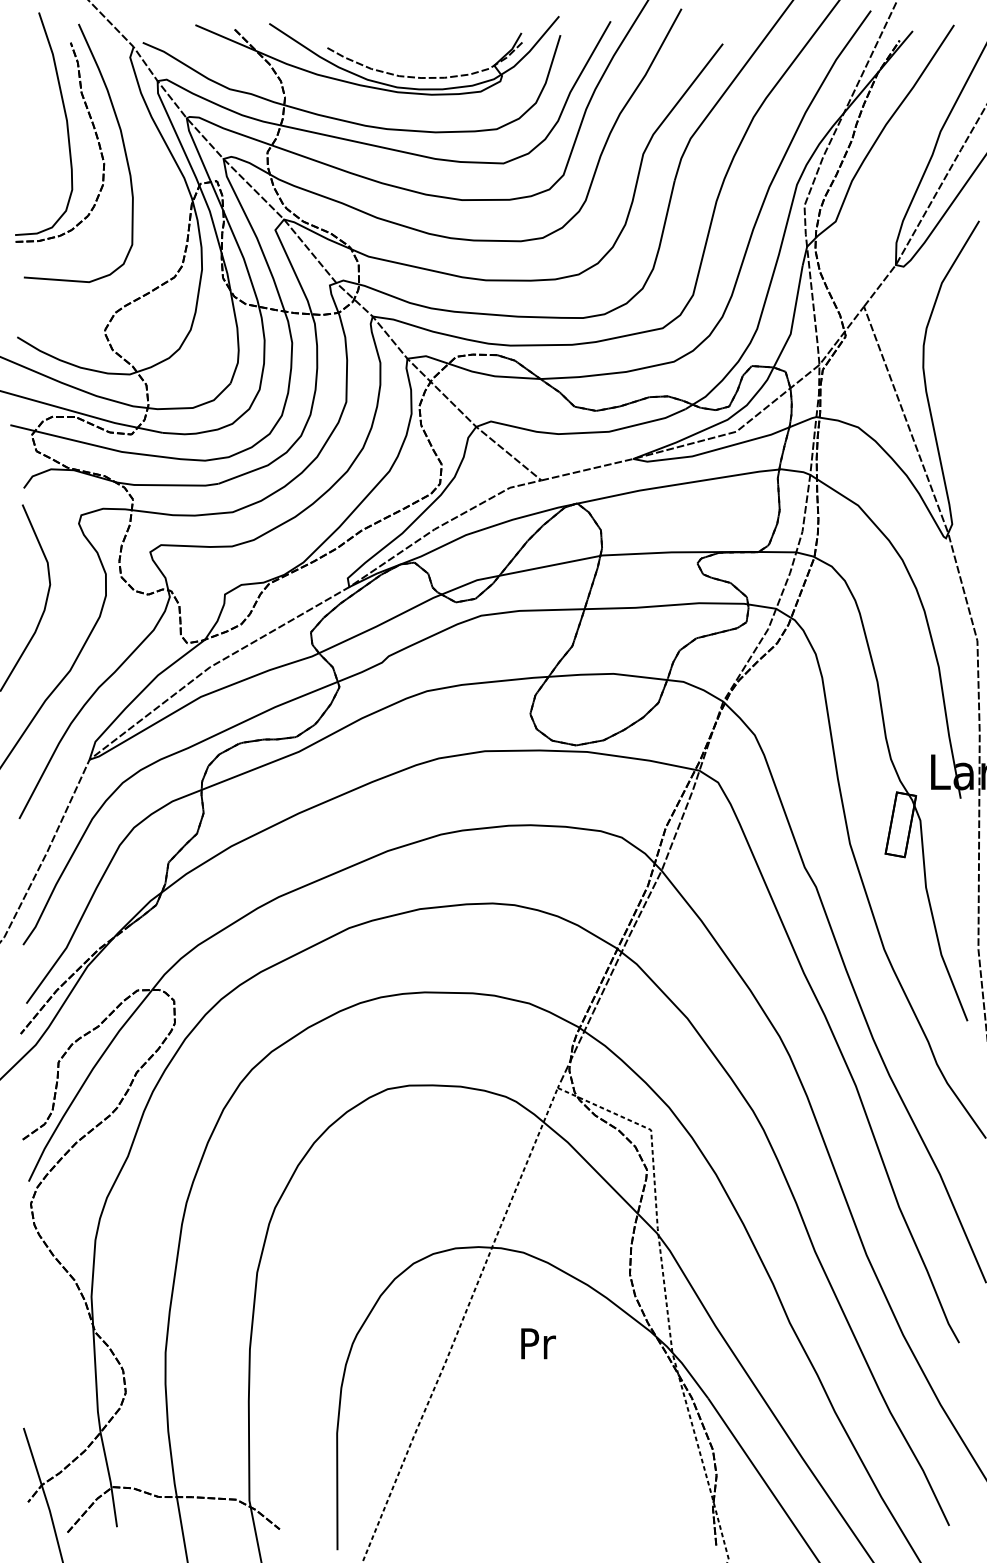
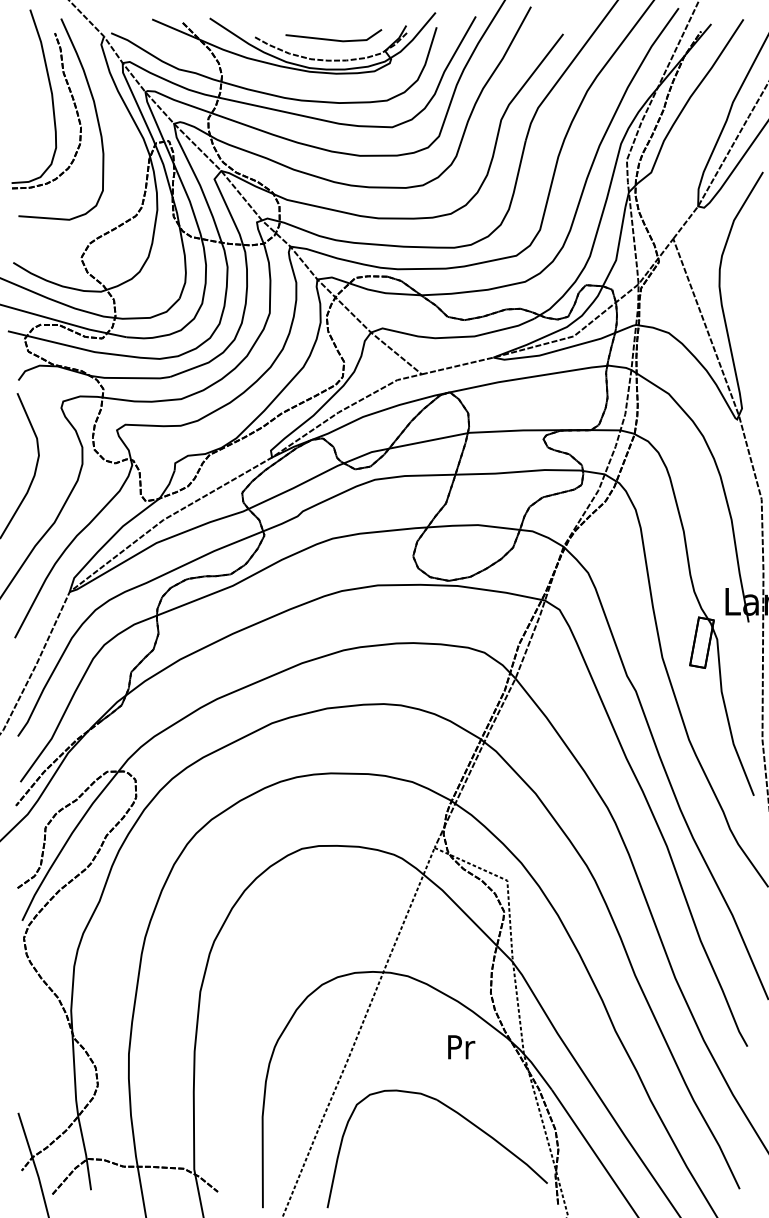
line: (428, 50) -> (333, 39), added
text: (538, 1344) -> (461, 1047), moved
part: (591, 1432) -> (460, 1116), added

